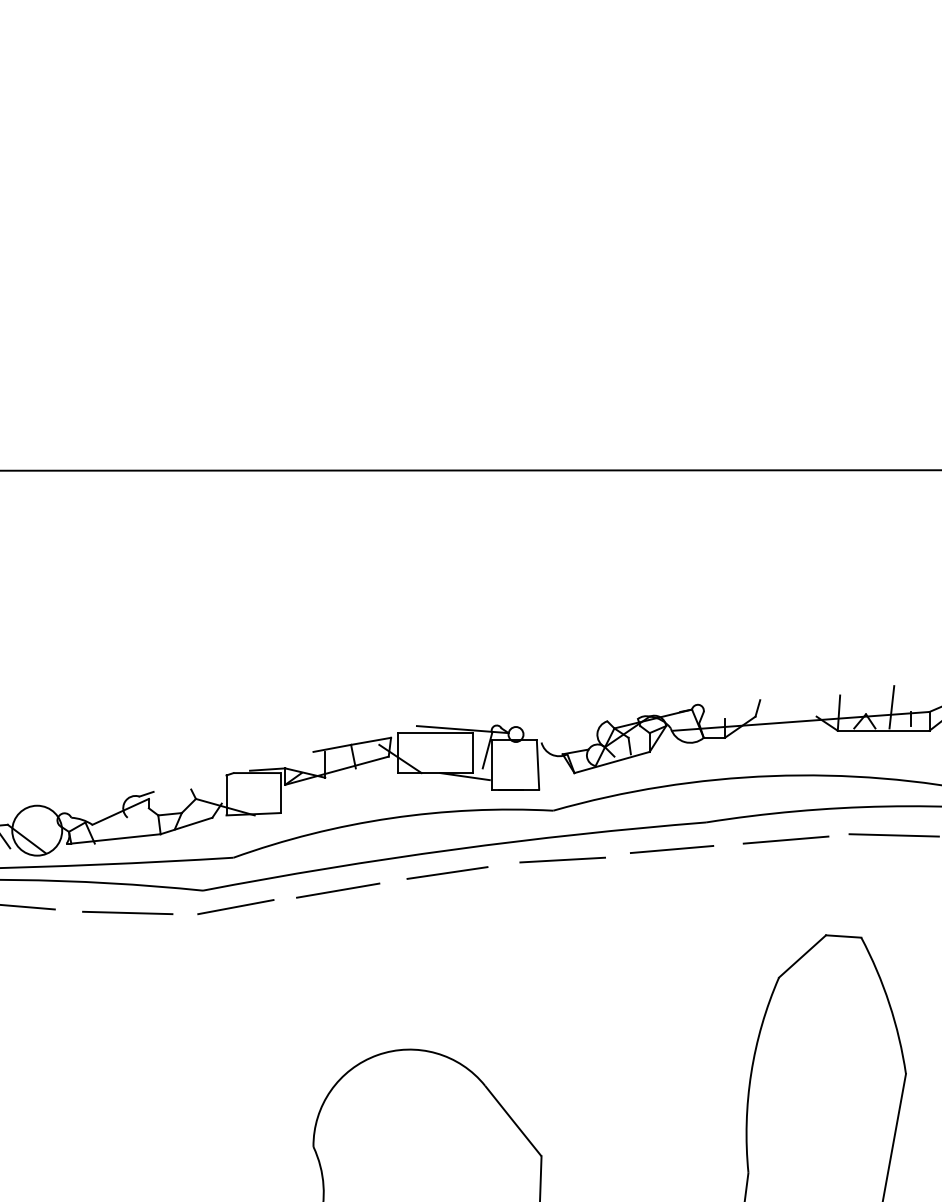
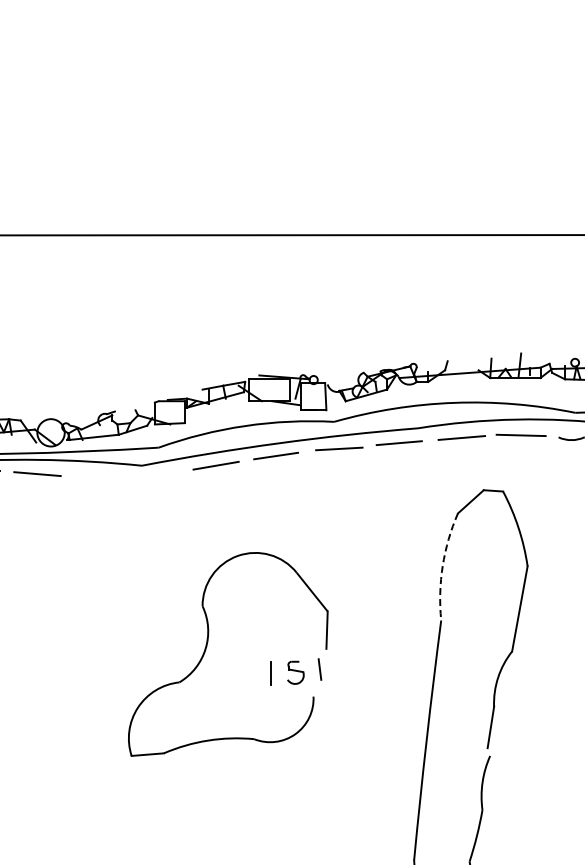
line: (234, 906) -> (159, 474), removed
line: (127, 912) -> (100, 477), removed
arc: (750, 1072) -> (442, 565), solid -> dashed

